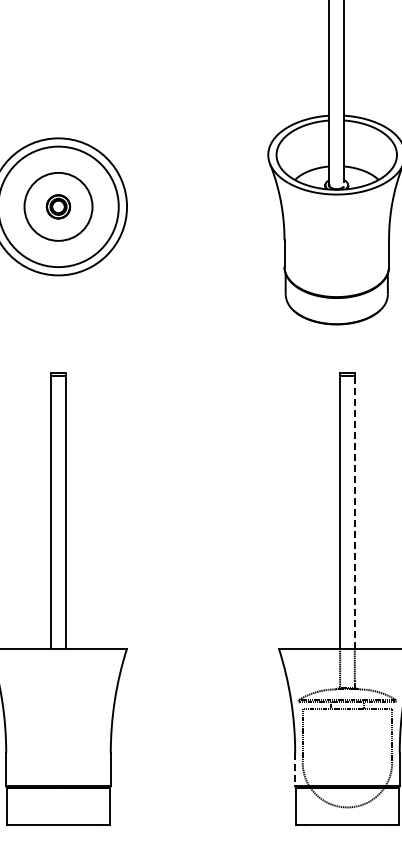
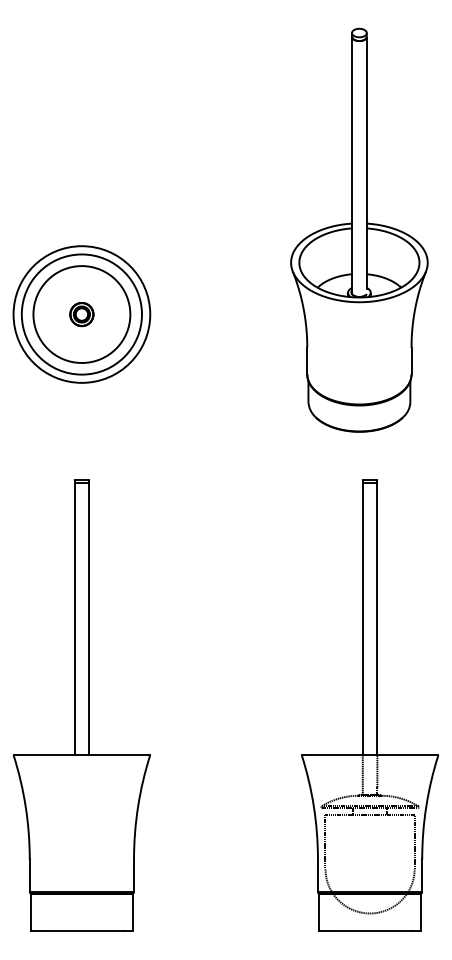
circle: (58, 206) -> (81, 314), size x1.43
line: (354, 511) -> (377, 618), dashed -> solid
line: (294, 770) -> (317, 876), dashed -> solid

